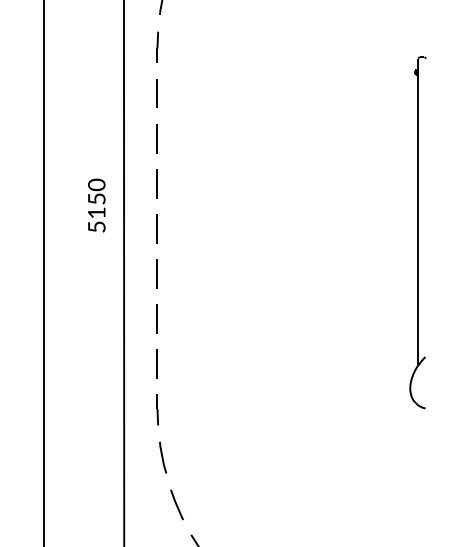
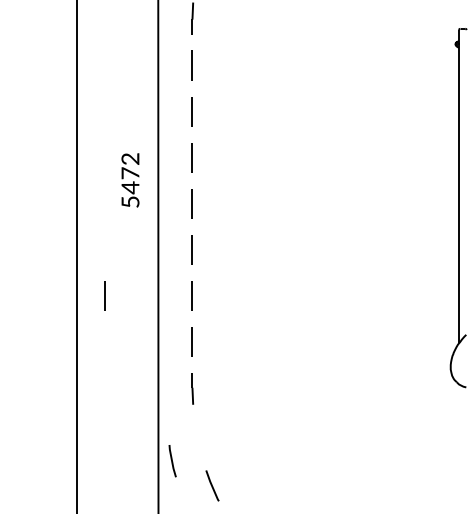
text: (96, 198) -> (130, 172), 5150 -> 5472
line: (70, 318) -> (103, 295), added
line: (162, 457) -> (172, 460), moved

